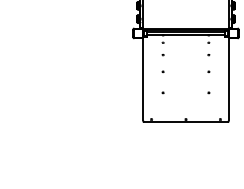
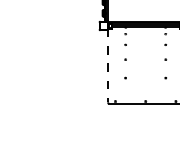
line: (143, 78) -> (108, 65), solid -> dashed

